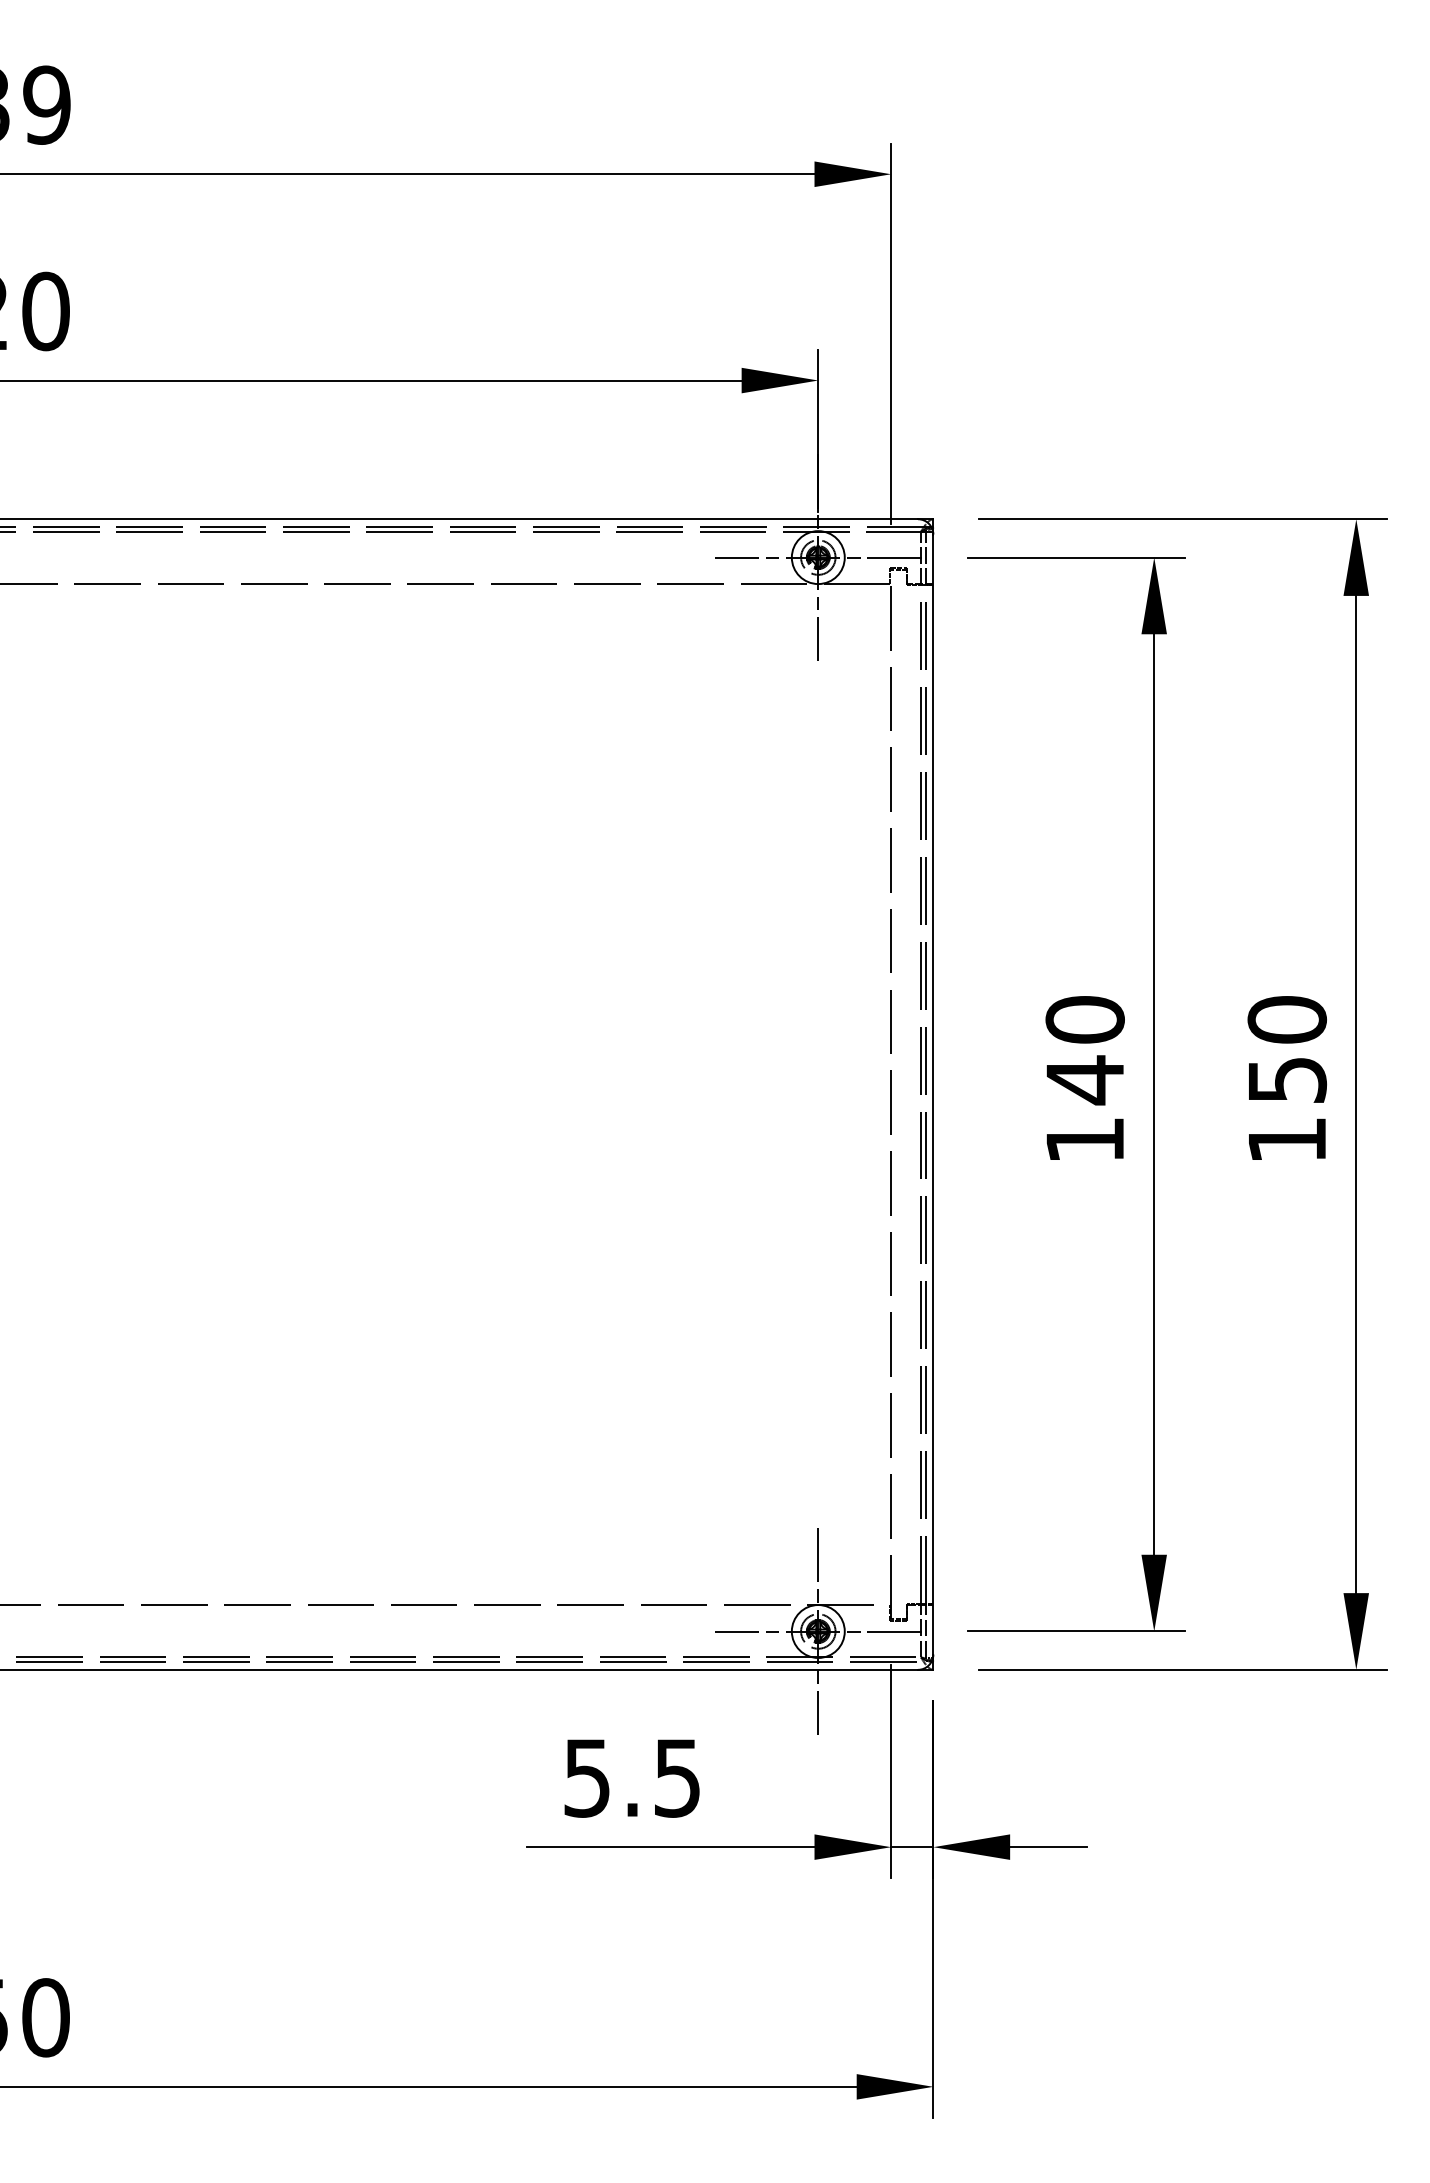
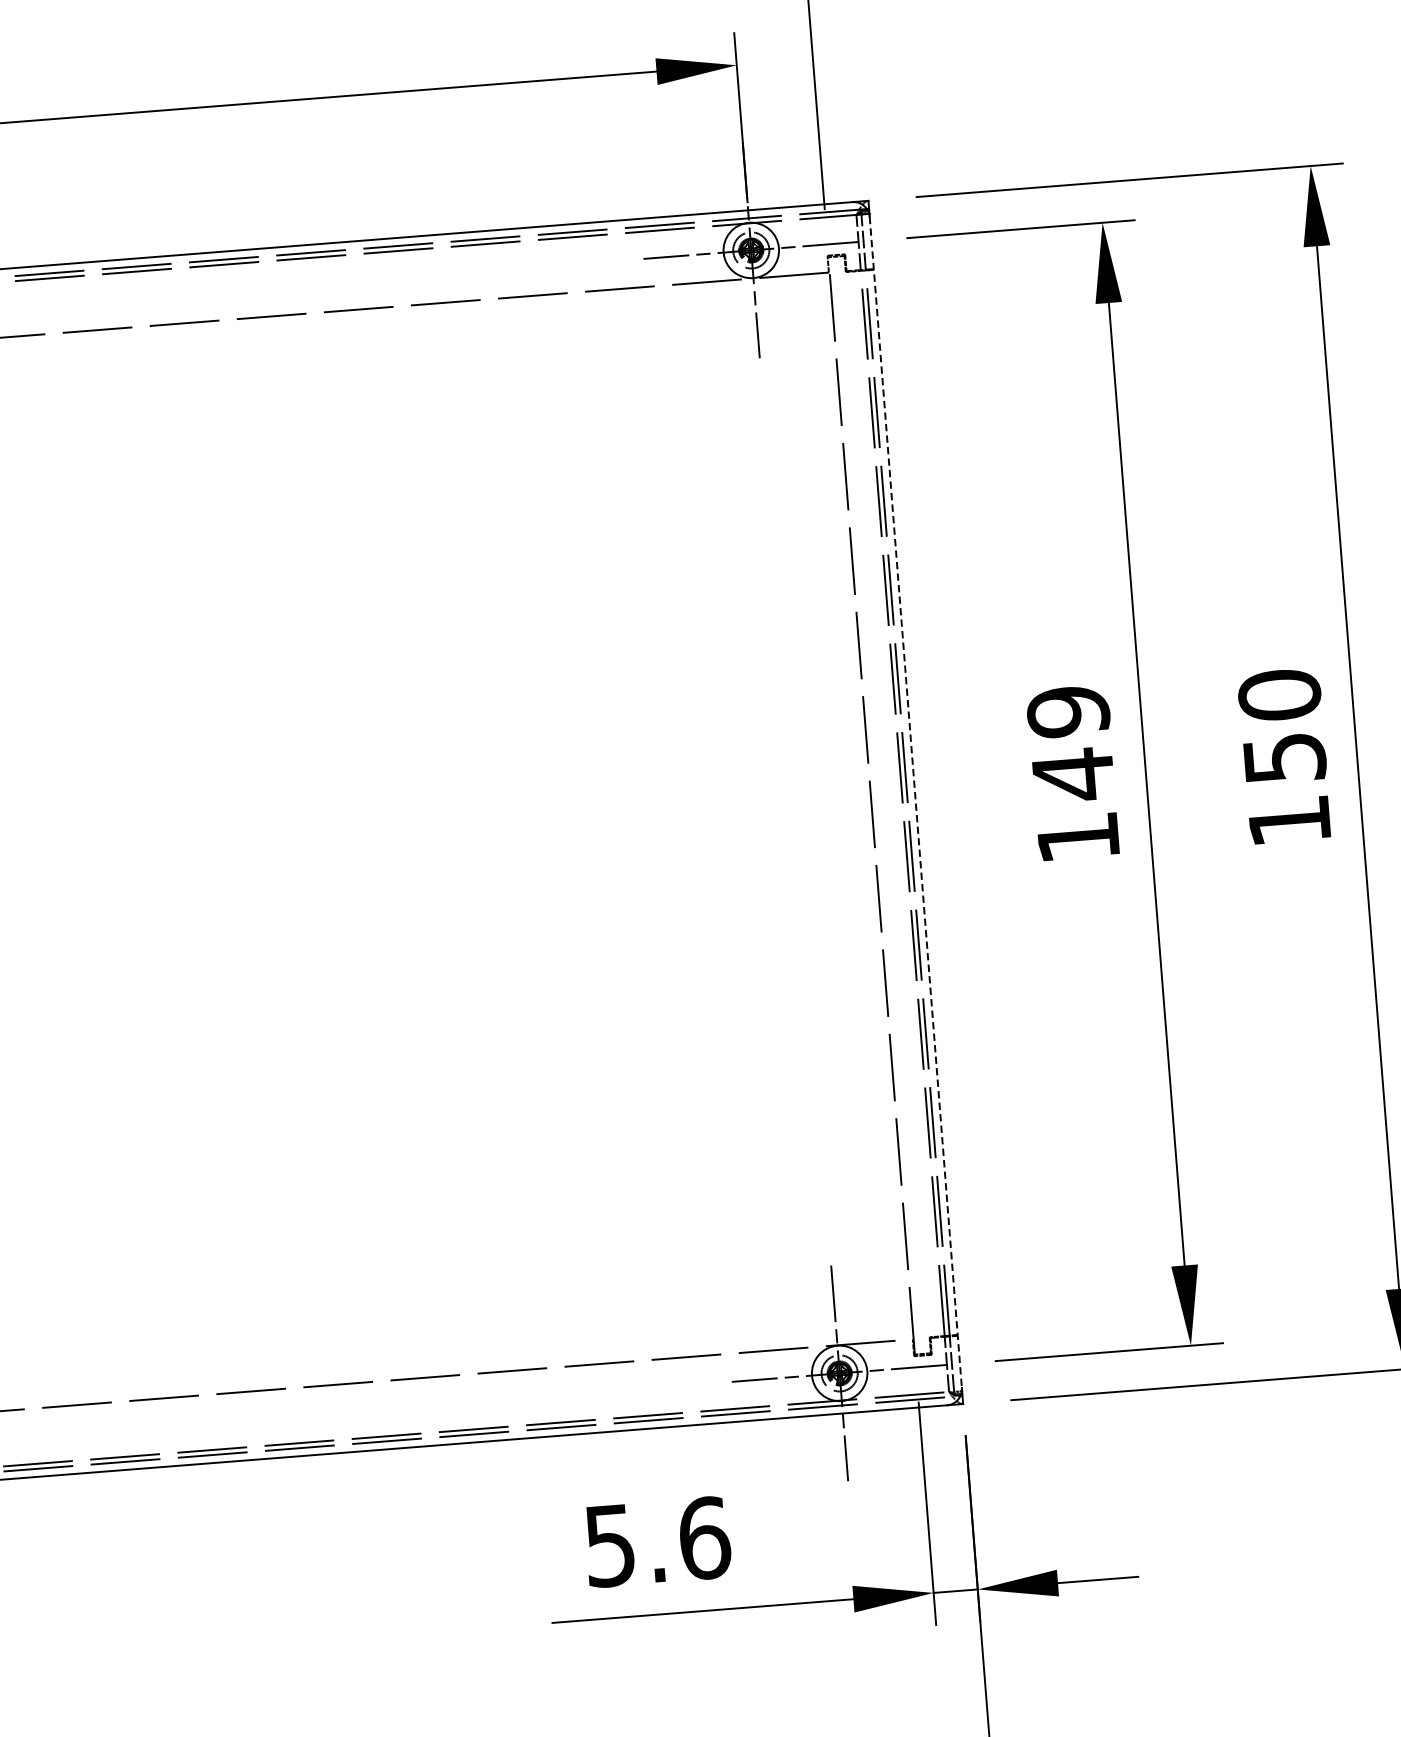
text: (1084, 1019) -> (1067, 711), 140 -> 149
line: (933, 1094) -> (915, 802), solid -> dashed
text: (677, 1777) -> (704, 1537), 5.5 -> 5.6

